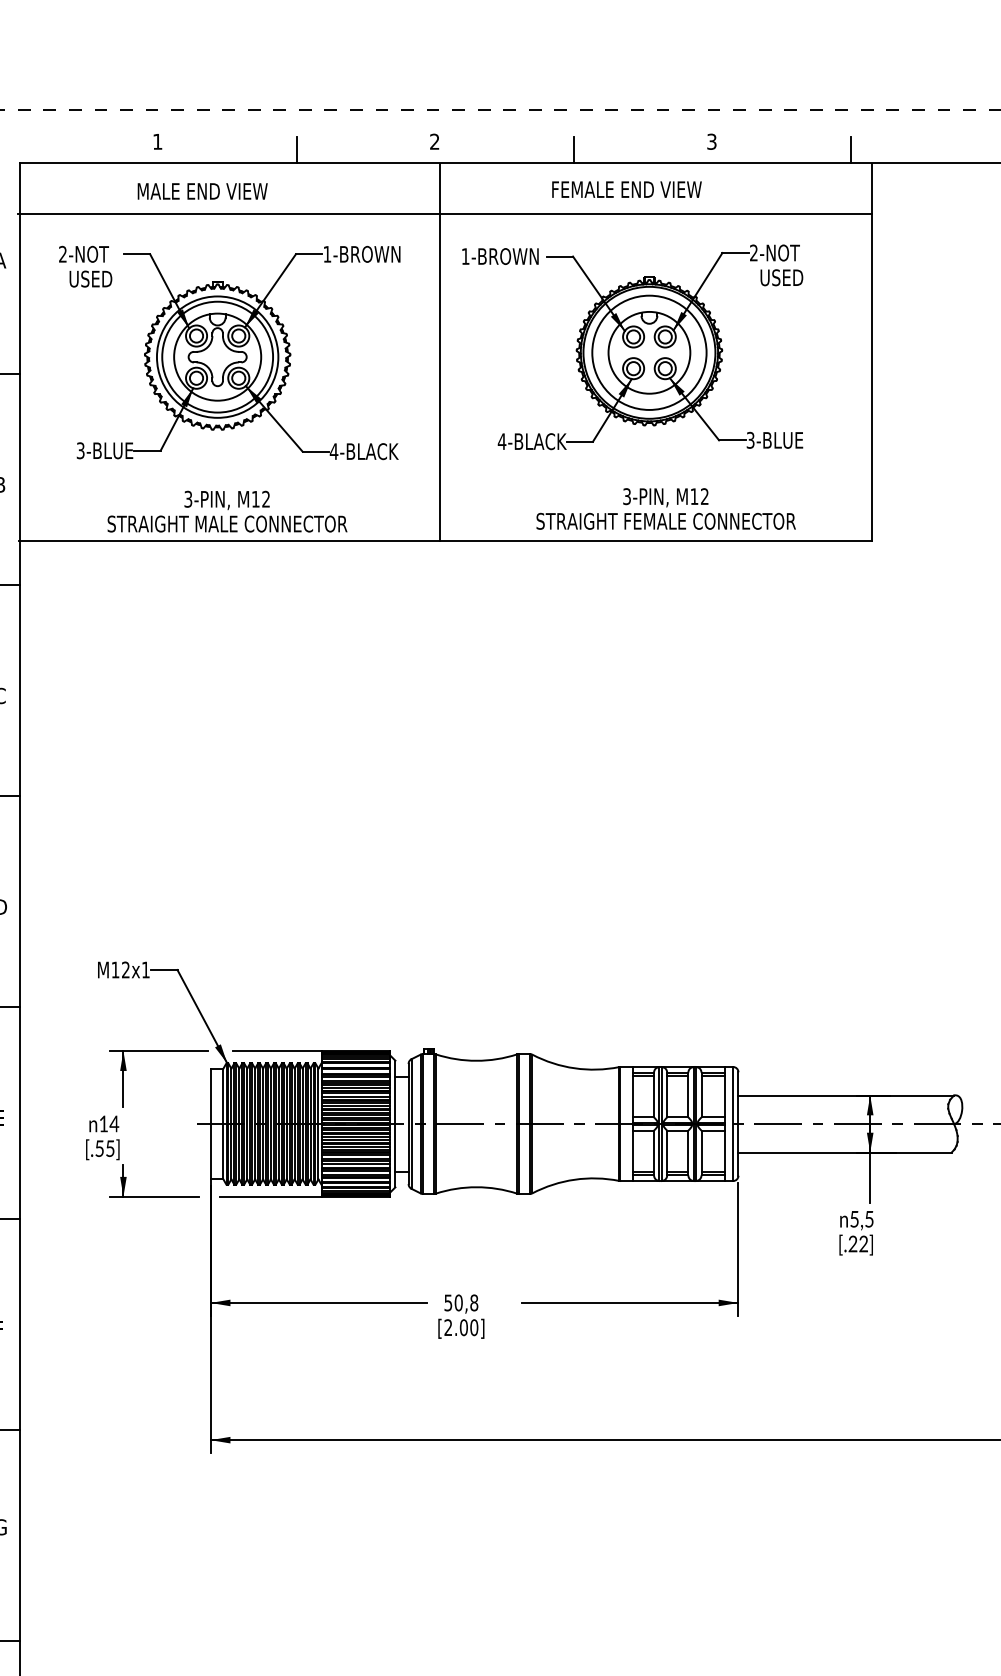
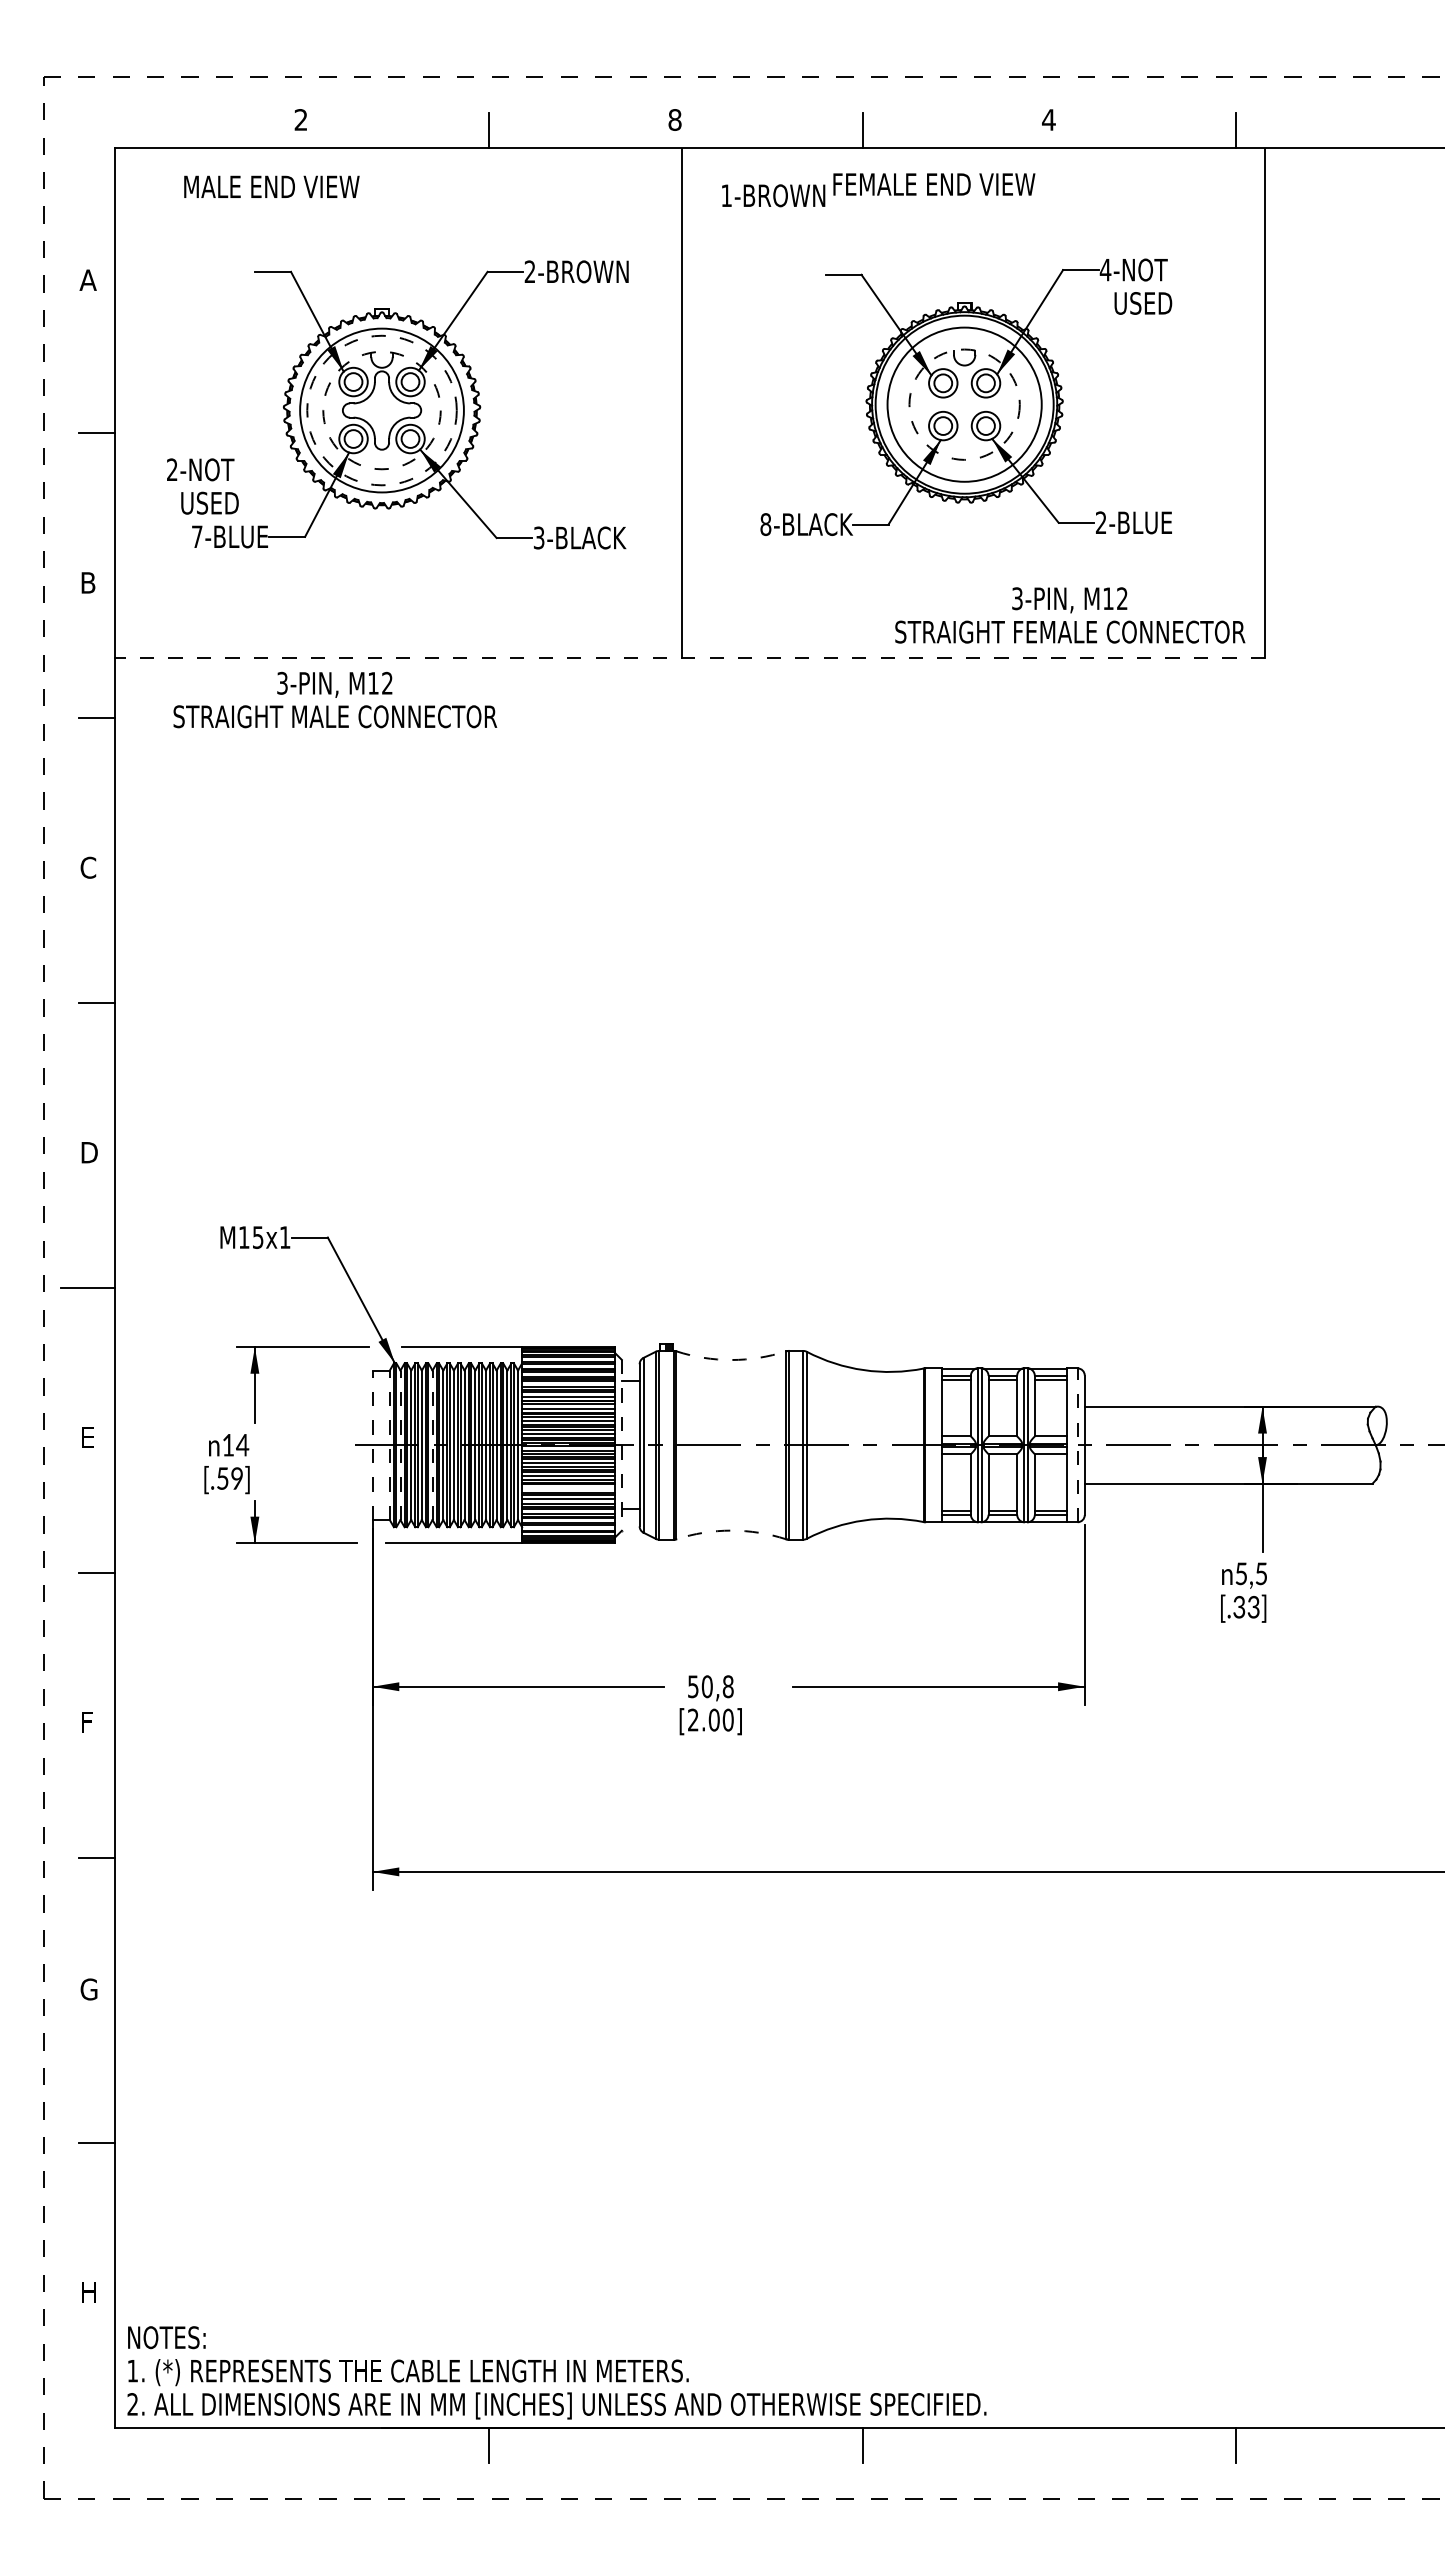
text: (157, 141) -> (300, 119), 1 -> 2
text: (434, 141) -> (674, 119), 2 -> 8
text: (711, 141) -> (1048, 119), 3 -> 4
text: (202, 191) -> (271, 186), moved
line: (444, 214) -> (688, 217), removed
text: (753, 252) -> (1105, 269), 2-NOT -> 4-NOT
text: (326, 254) -> (529, 271), 1-BROWN -> 2-BROWN
text: (500, 256) -> (773, 195), moved
text: (85, 266) -> (202, 486), moved
circle: (649, 352) -> (964, 404), solid -> dashed
circle: (217, 357) -> (381, 410), solid -> dashed
circle: (217, 357) -> (381, 410), solid -> dashed
text: (750, 440) -> (1101, 522), 3-BLUE -> 2-BLUE
text: (501, 441) -> (765, 524), 4-BLACK -> 8-BLACK
text: (80, 450) -> (197, 536), 3-BLUE -> 7-BLUE
text: (333, 451) -> (538, 537), 4-BLACK -> 3-BLACK
text: (666, 509) -> (1070, 615), moved
text: (227, 511) -> (335, 699), moved
line: (445, 540) -> (689, 658), solid -> dashed
text: (126, 970) -> (258, 1237), M12x1 -> M15x1
arc: (476, 1061) -> (731, 1360), solid -> dashed
line: (210, 1124) -> (372, 1445), solid -> dashed
line: (223, 1124) -> (389, 1445), solid -> dashed
line: (231, 1124) -> (400, 1445), solid -> dashed
line: (255, 1124) -> (432, 1445), solid -> dashed
line: (395, 1124) -> (621, 1445), solid -> dashed
line: (733, 1124) -> (1077, 1445), solid -> dashed
text: (109, 1148) -> (236, 1478), [.55] -> [.59]
line: (355, 1155) -> (568, 1487), removed
arc: (476, 1187) -> (731, 1530), solid -> dashed
text: (858, 1246) -> (1246, 1610), [.22] -> [.33]

